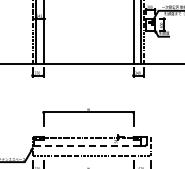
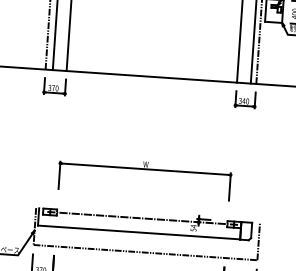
line: (87, 145) -> (139, 231), dashed -> solid

